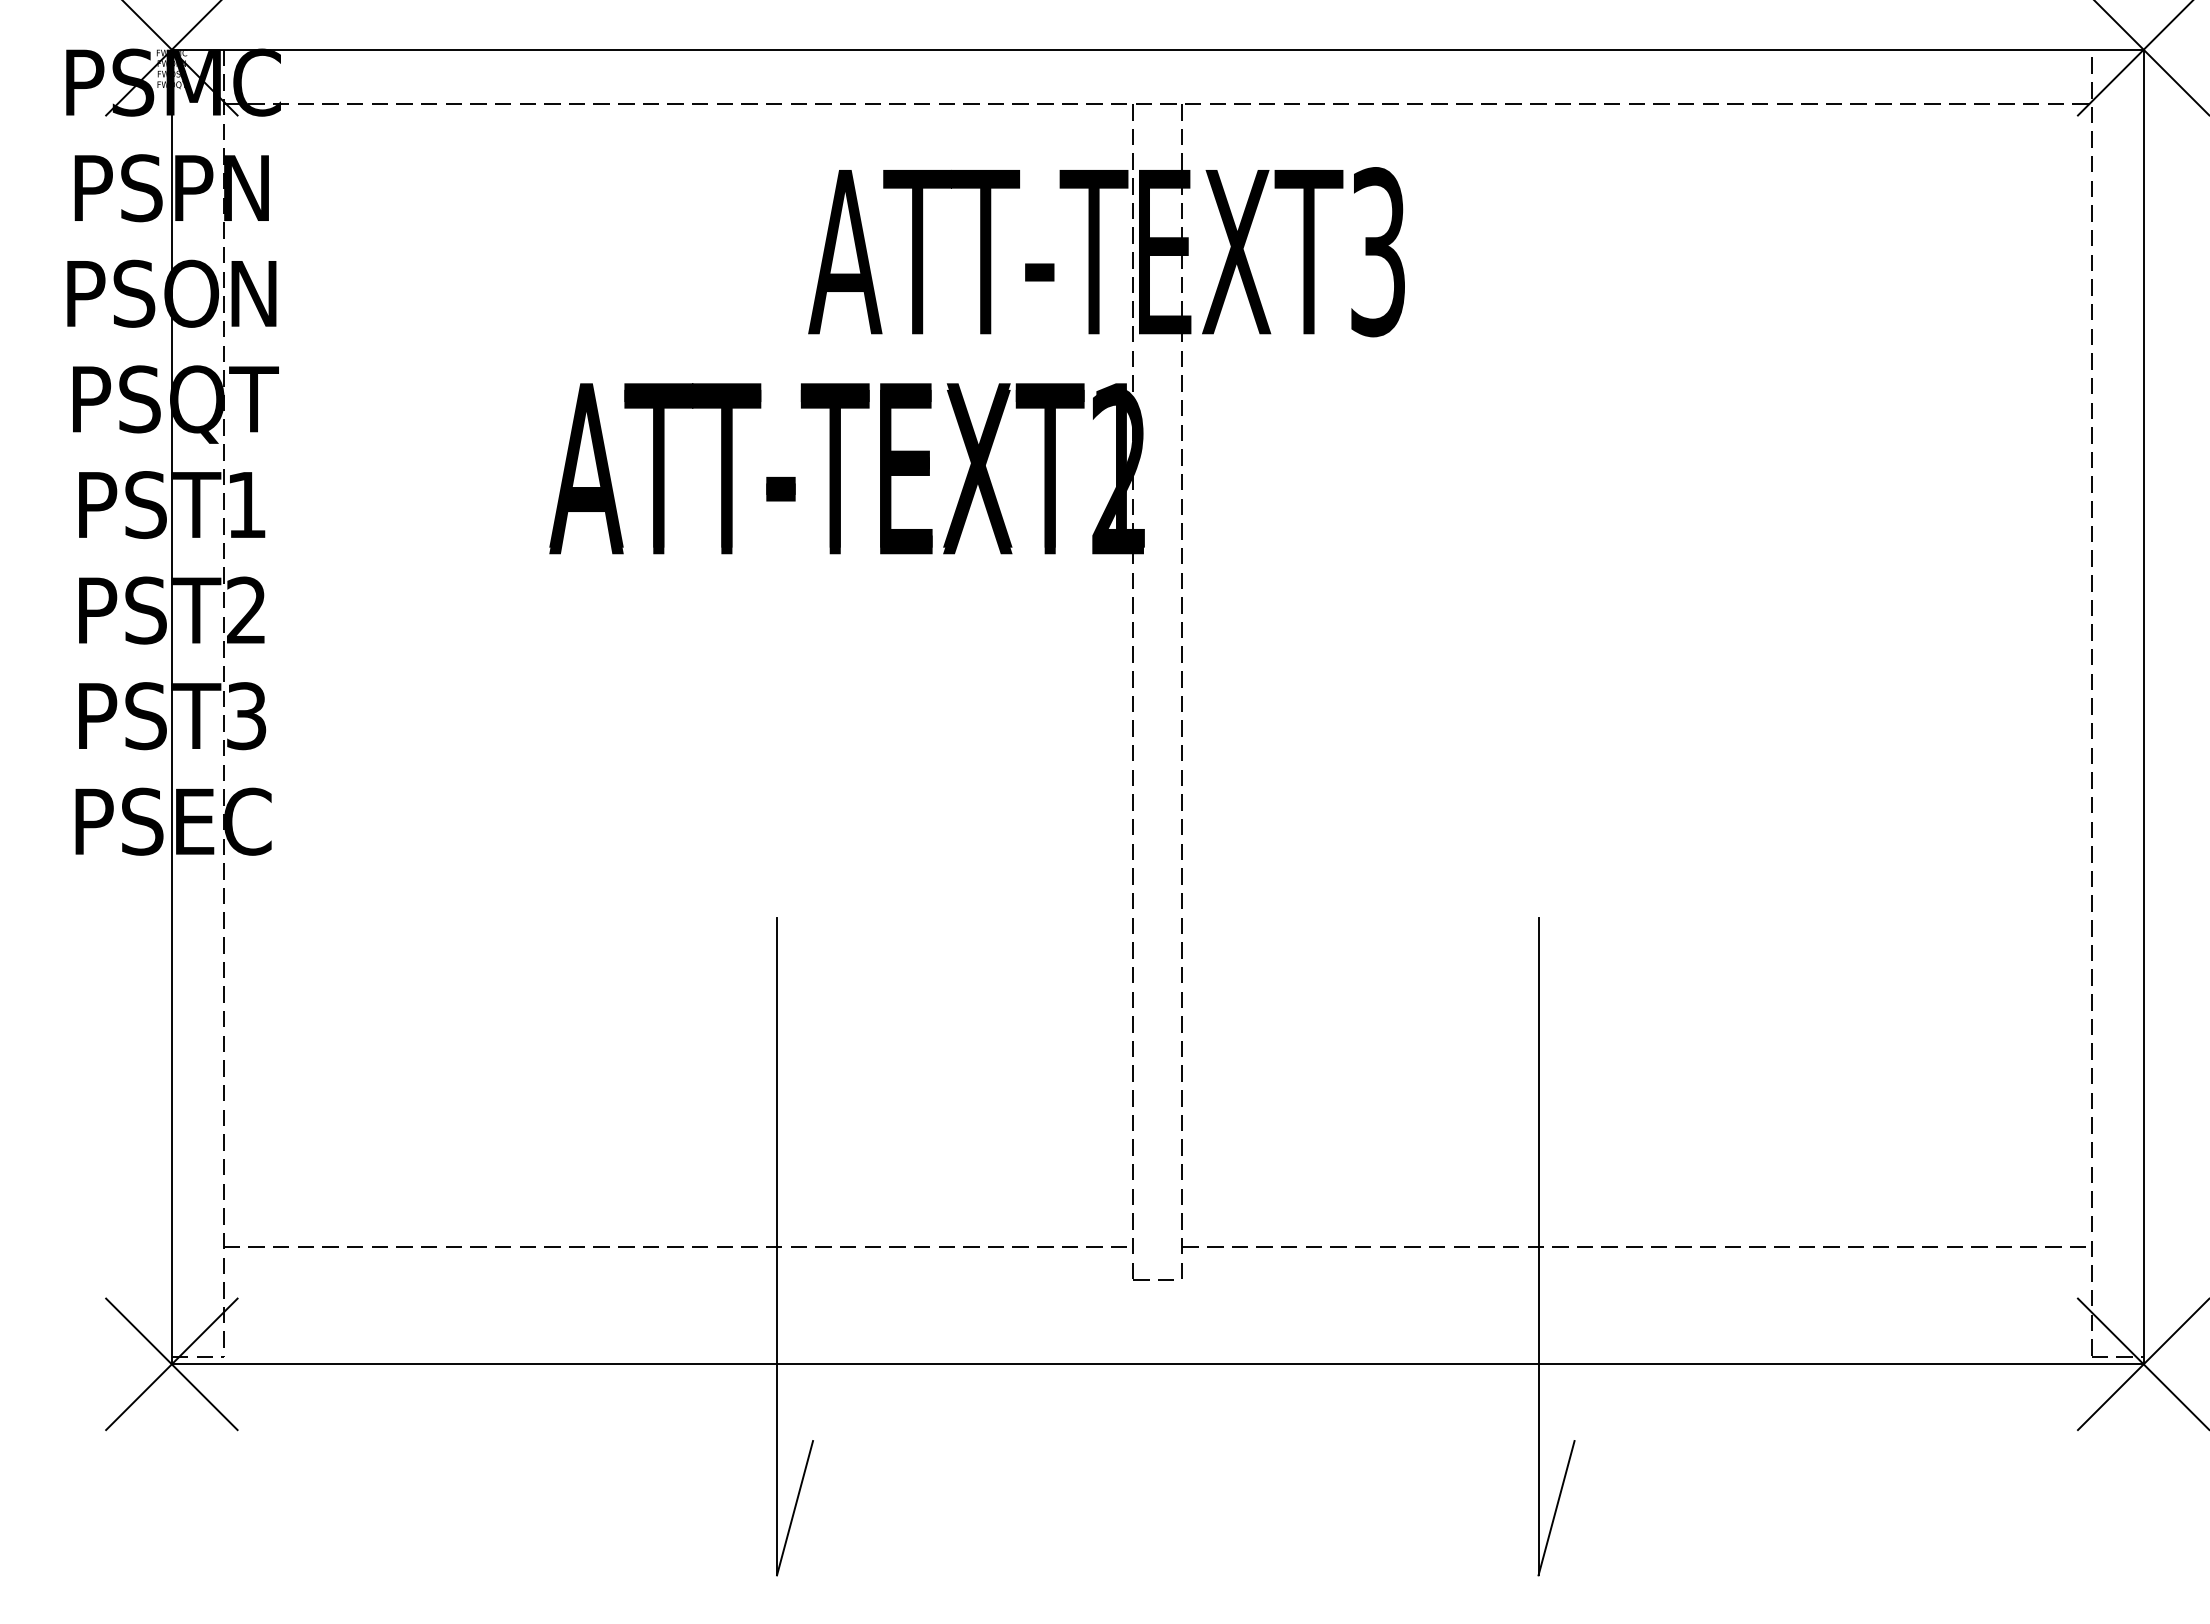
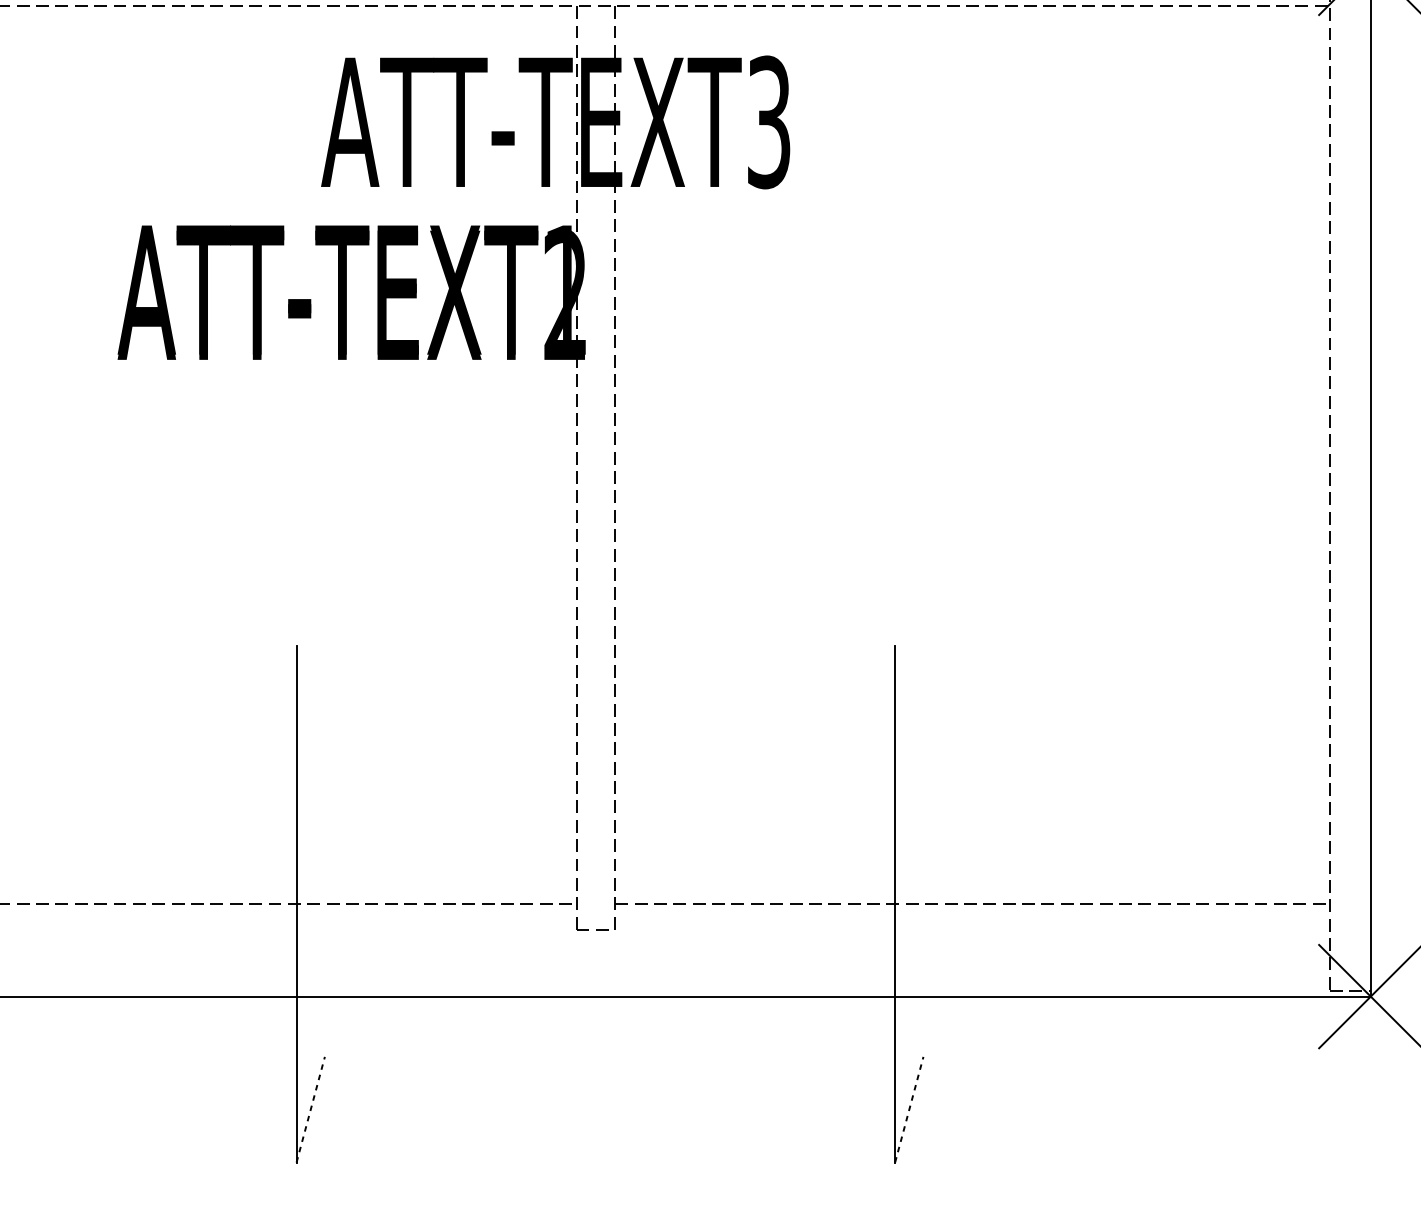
line: (795, 1508) -> (311, 1109), solid -> dashed
line: (1556, 1508) -> (909, 1109), solid -> dashed

